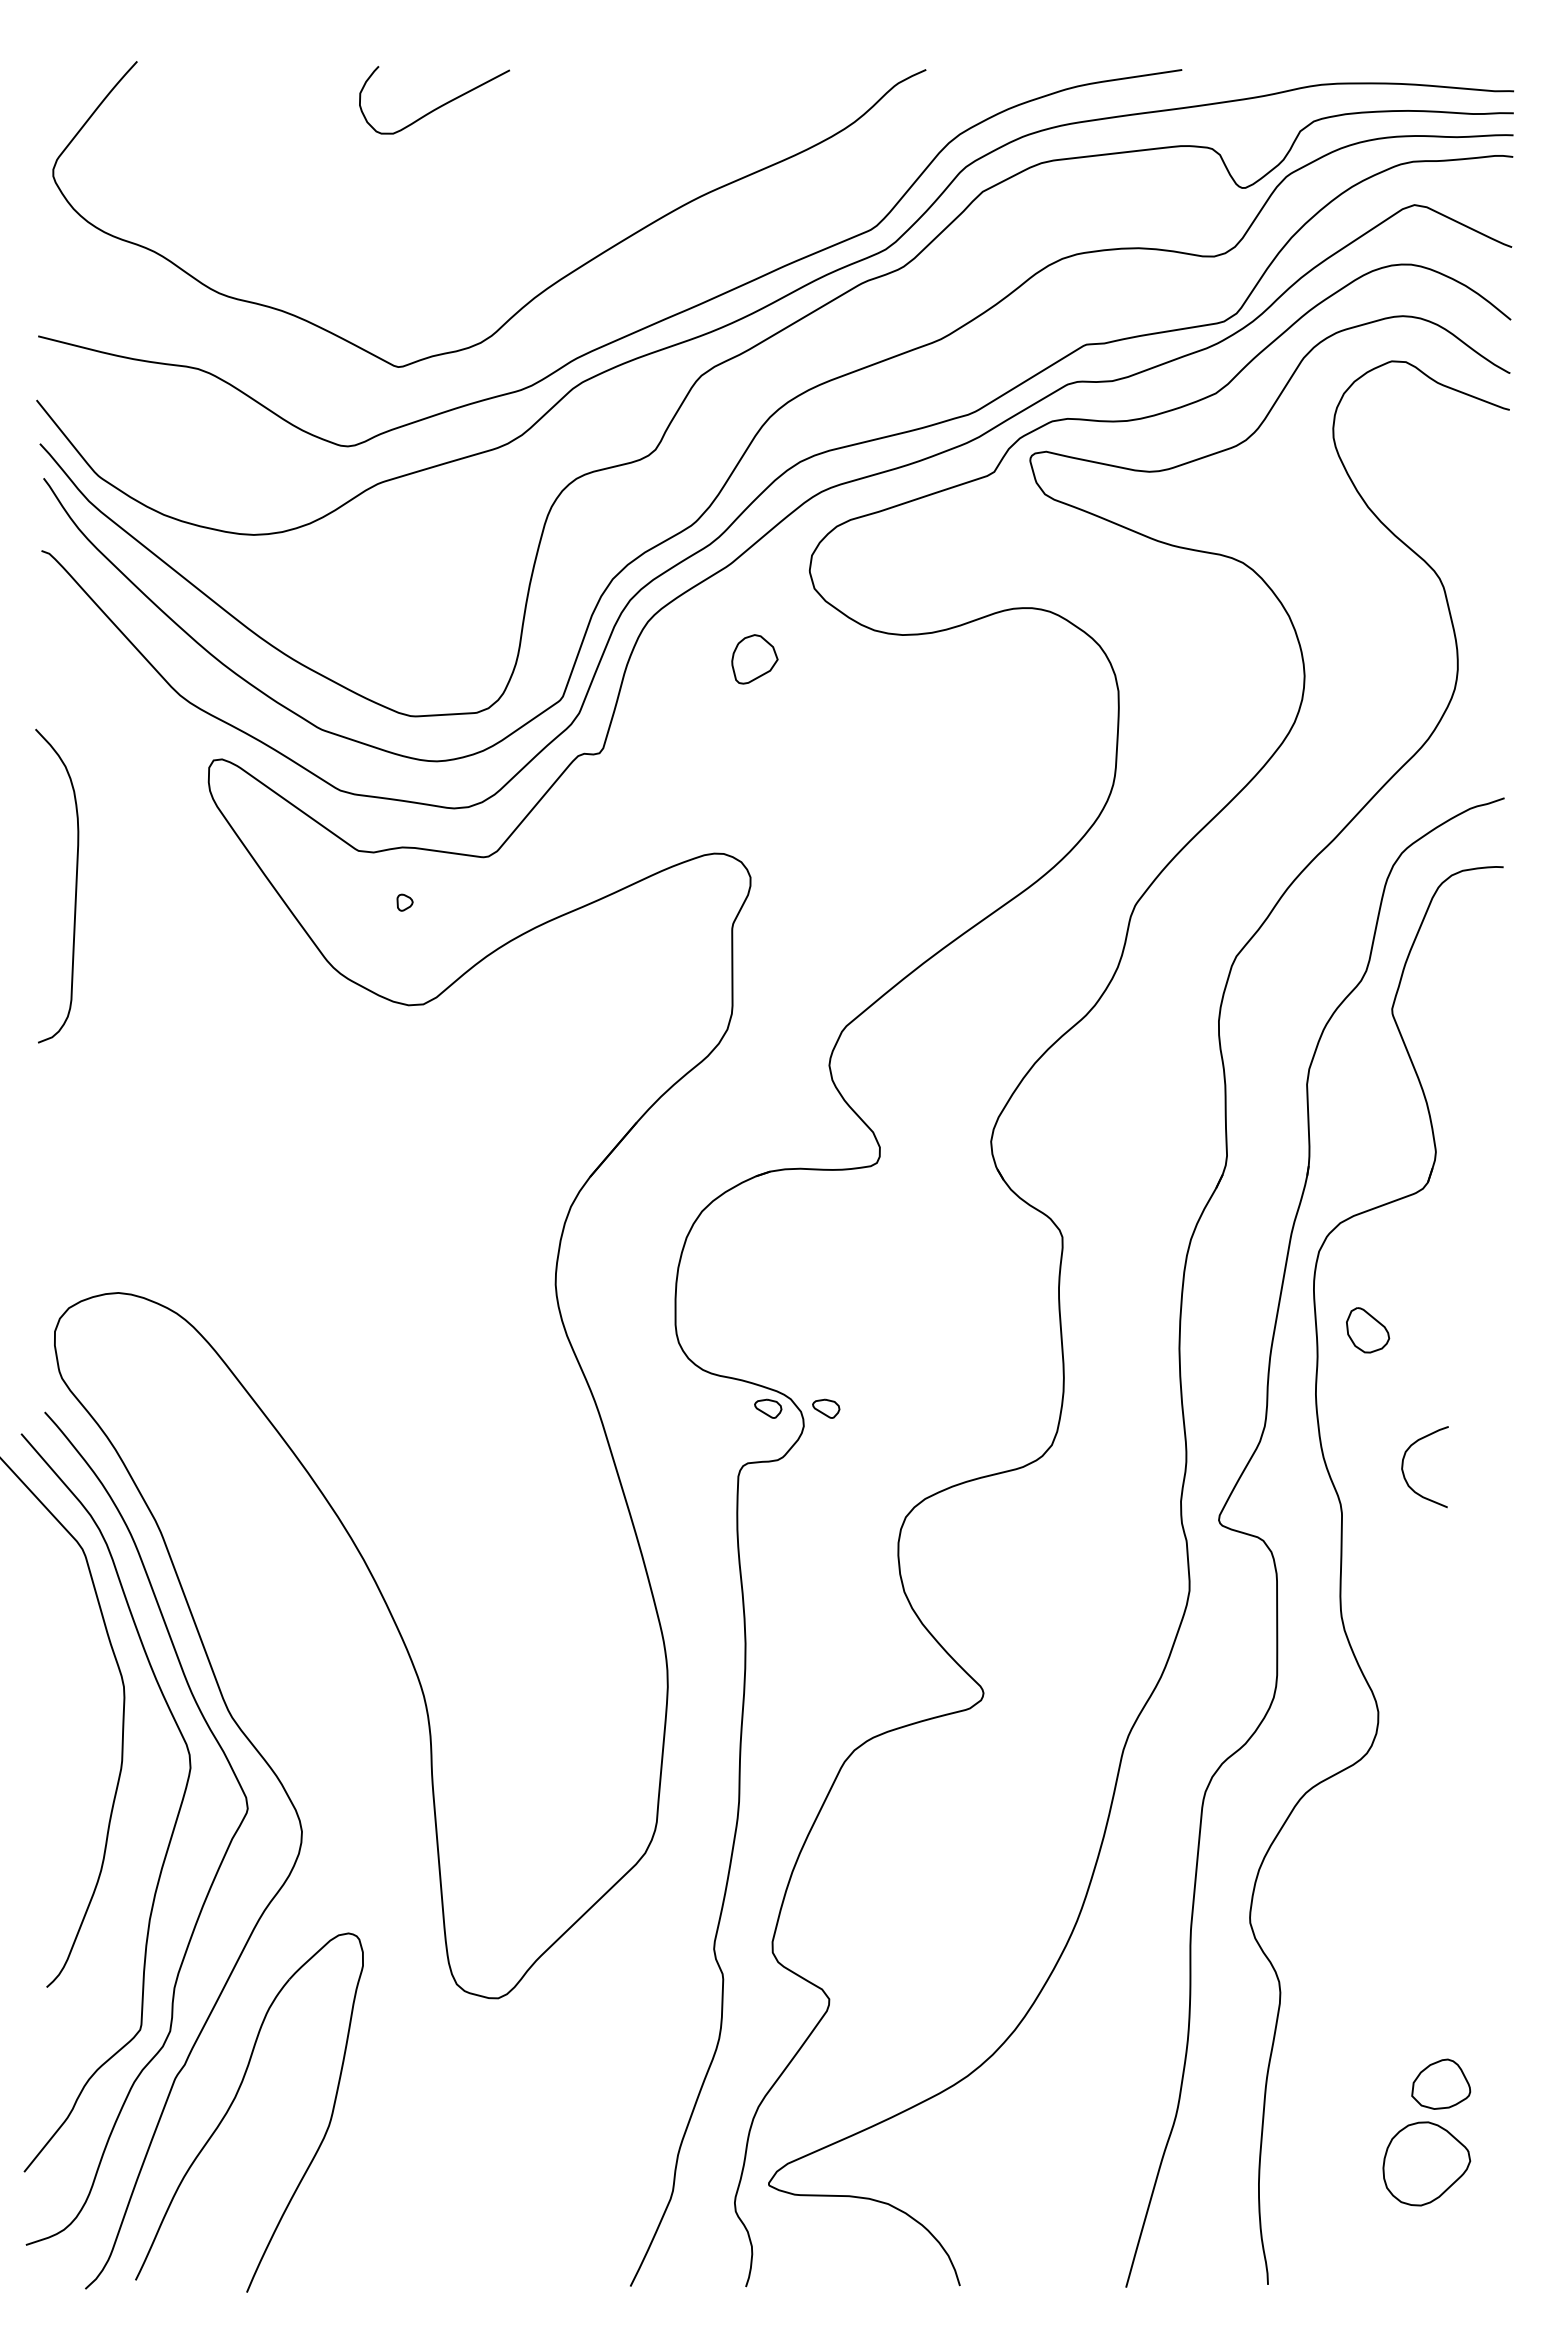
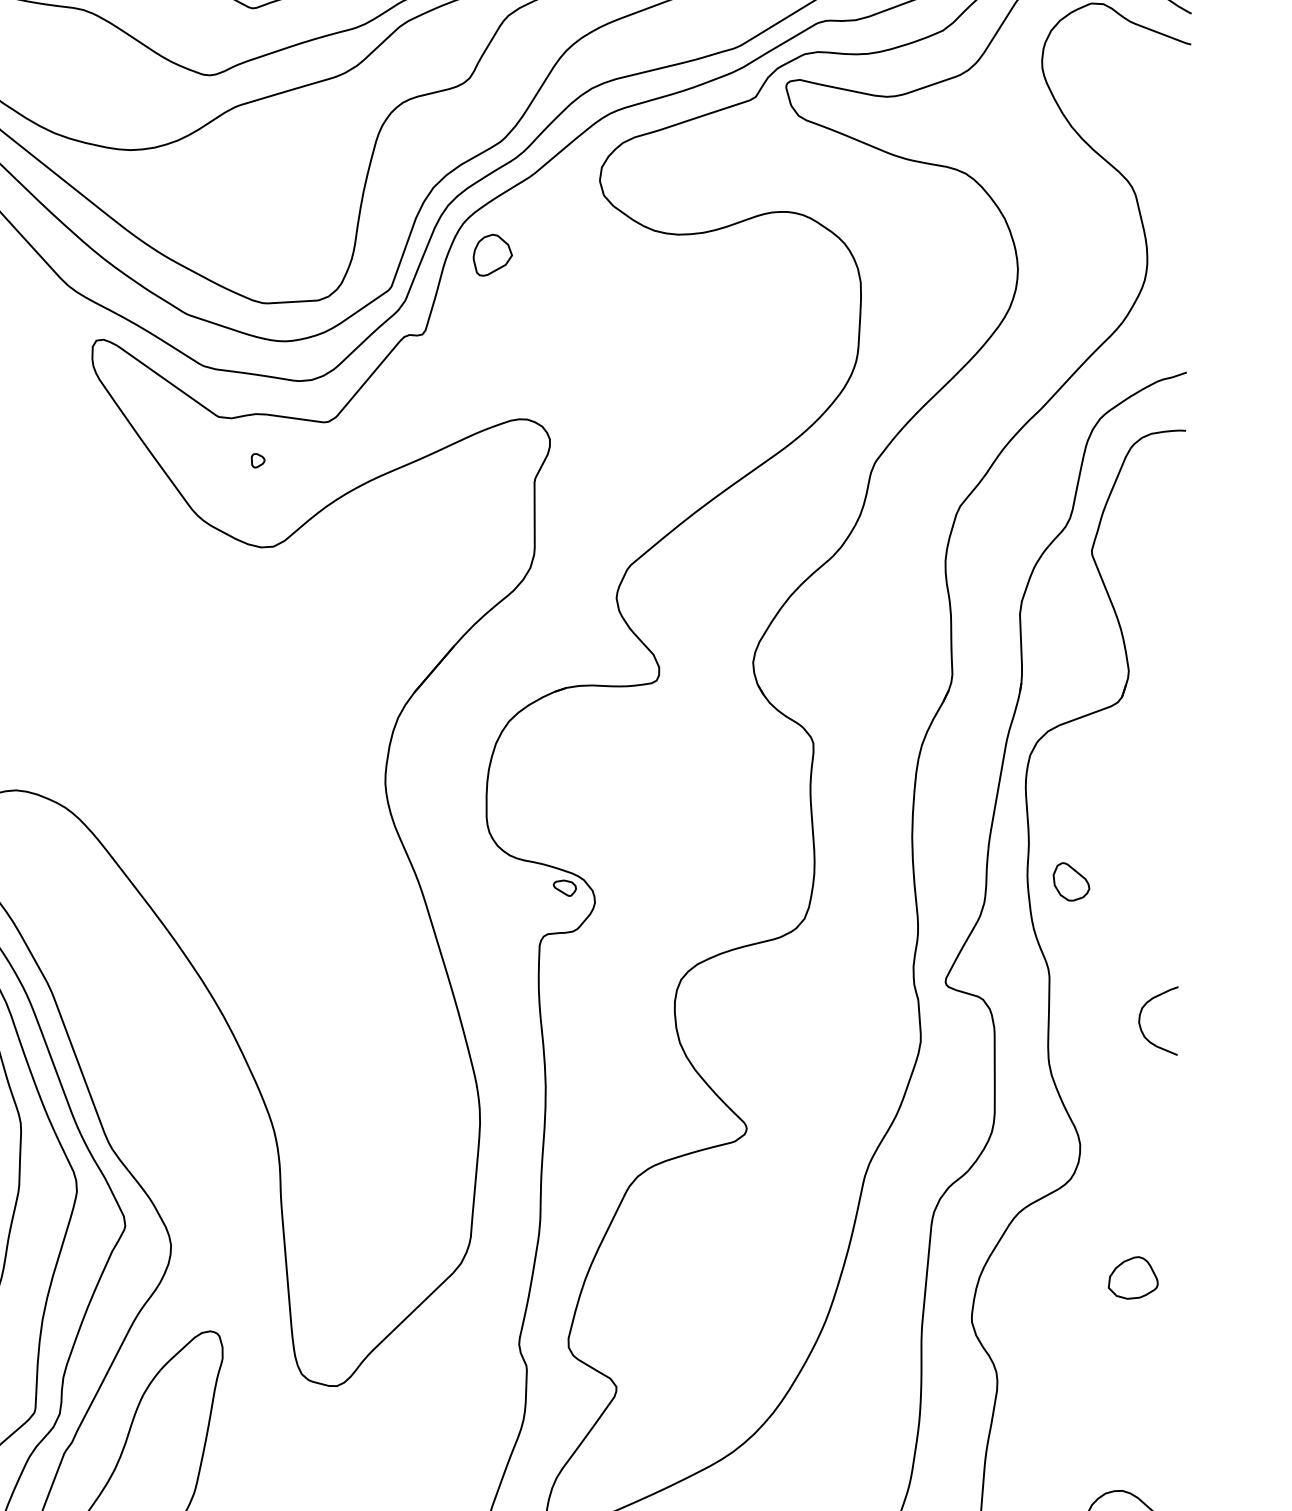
part: (754, 659) -> (492, 255), moved
part: (1368, 1330) -> (1071, 882), moved
part: (826, 1408) -> (614, 887), removed
curve: (1404, 1473) -> (1141, 1026), moved
part: (1441, 2083) -> (1133, 1277), moved

